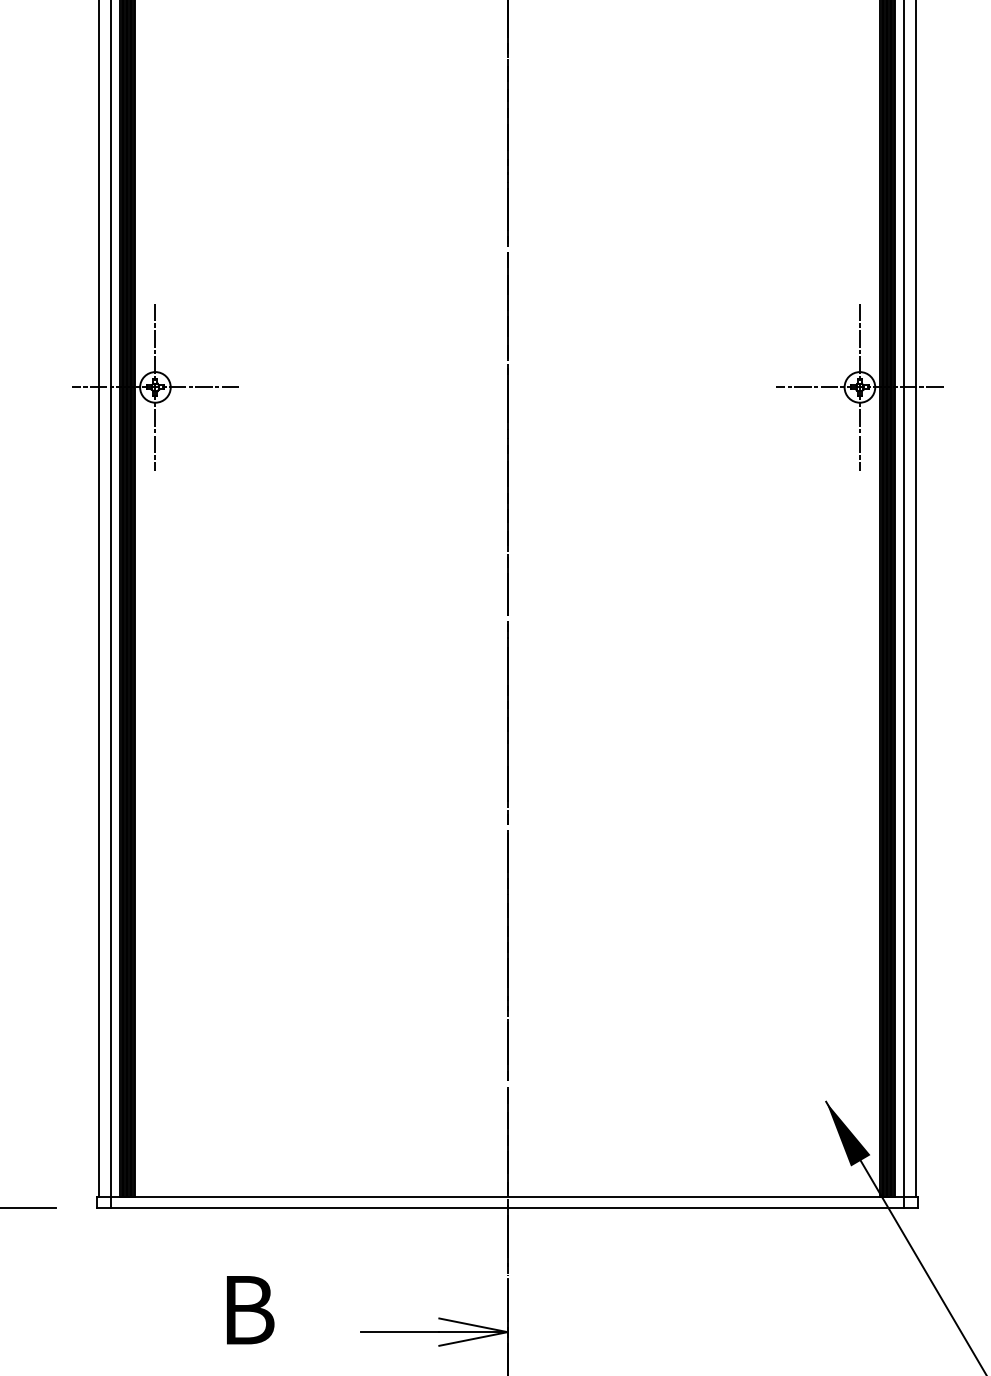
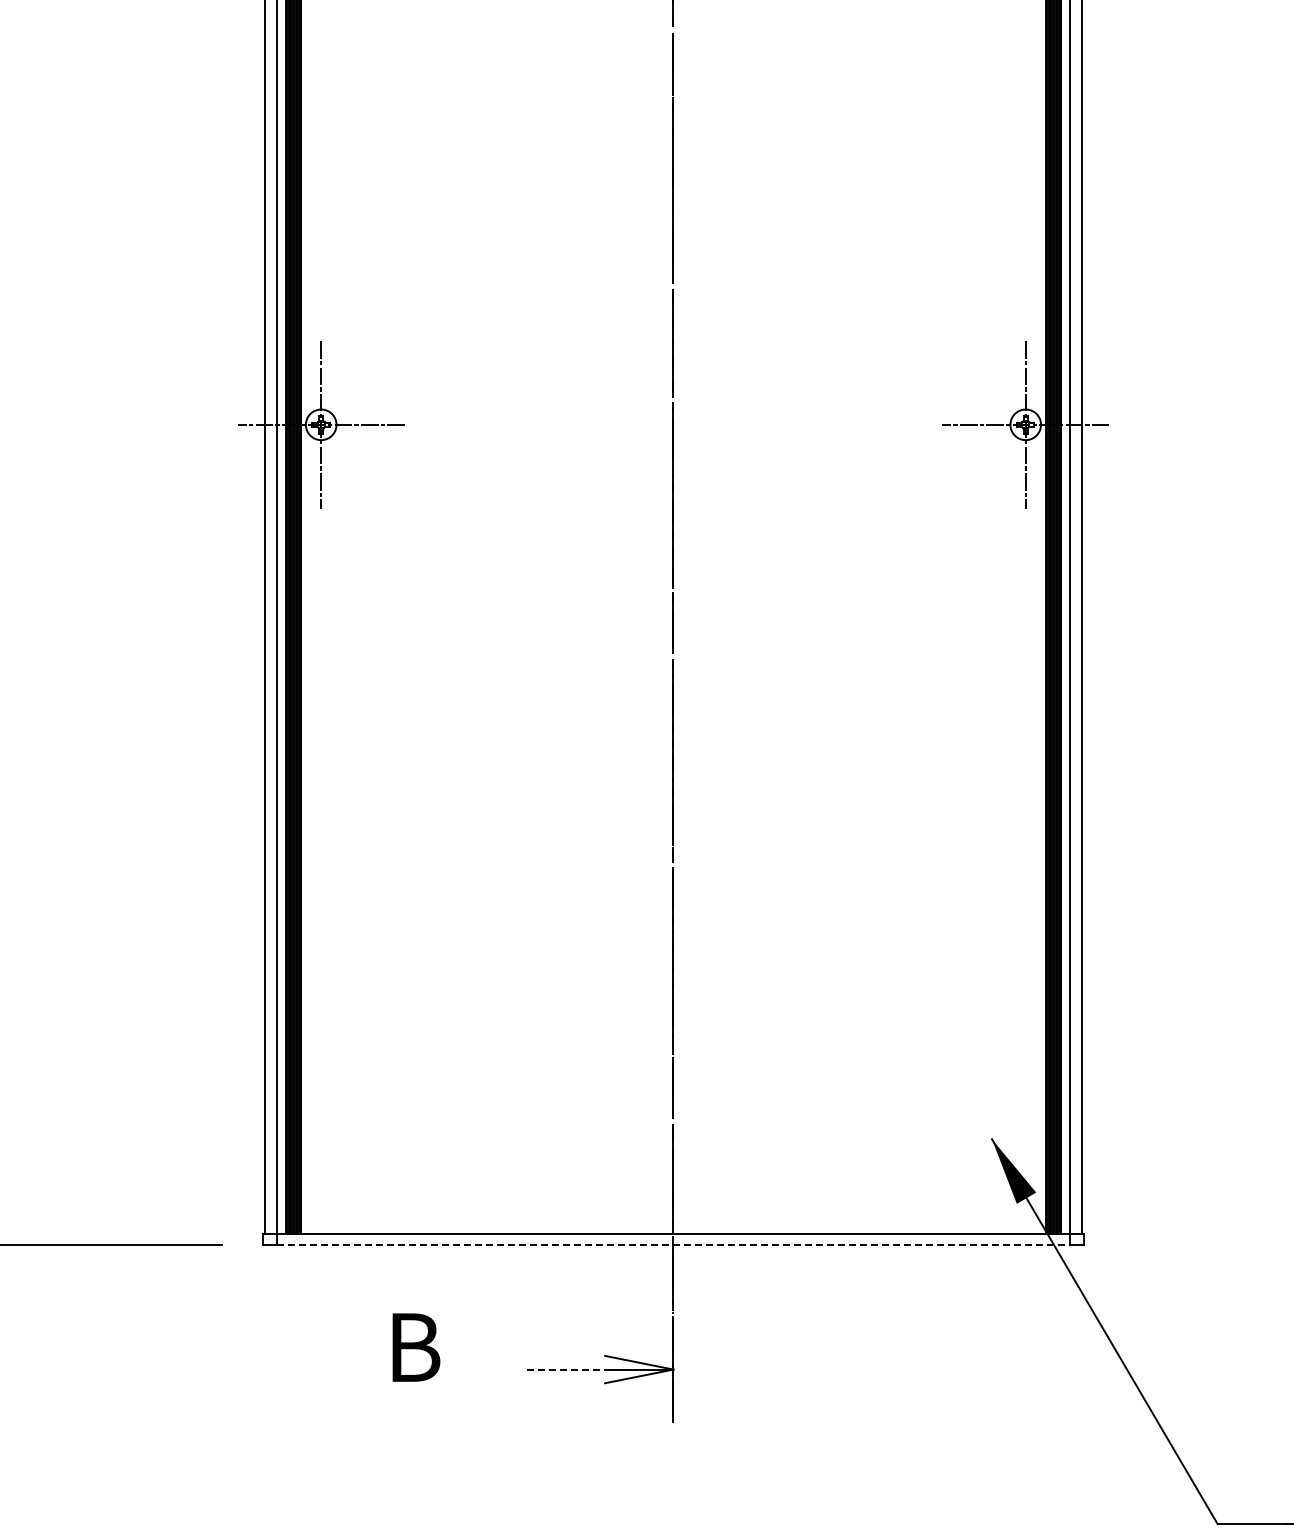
line: (507, 1208) -> (673, 1245), solid -> dashed
line: (400, 1332) -> (566, 1369), solid -> dashed

